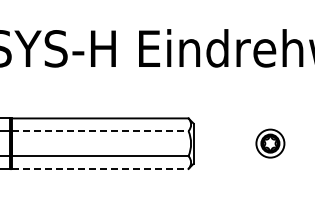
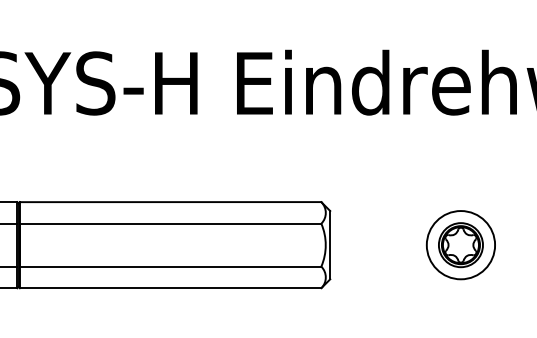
line: (100, 131) -> (171, 224), dashed -> solid
part: (270, 143) -> (461, 244), size x1.43
line: (100, 168) -> (171, 287), dashed -> solid

